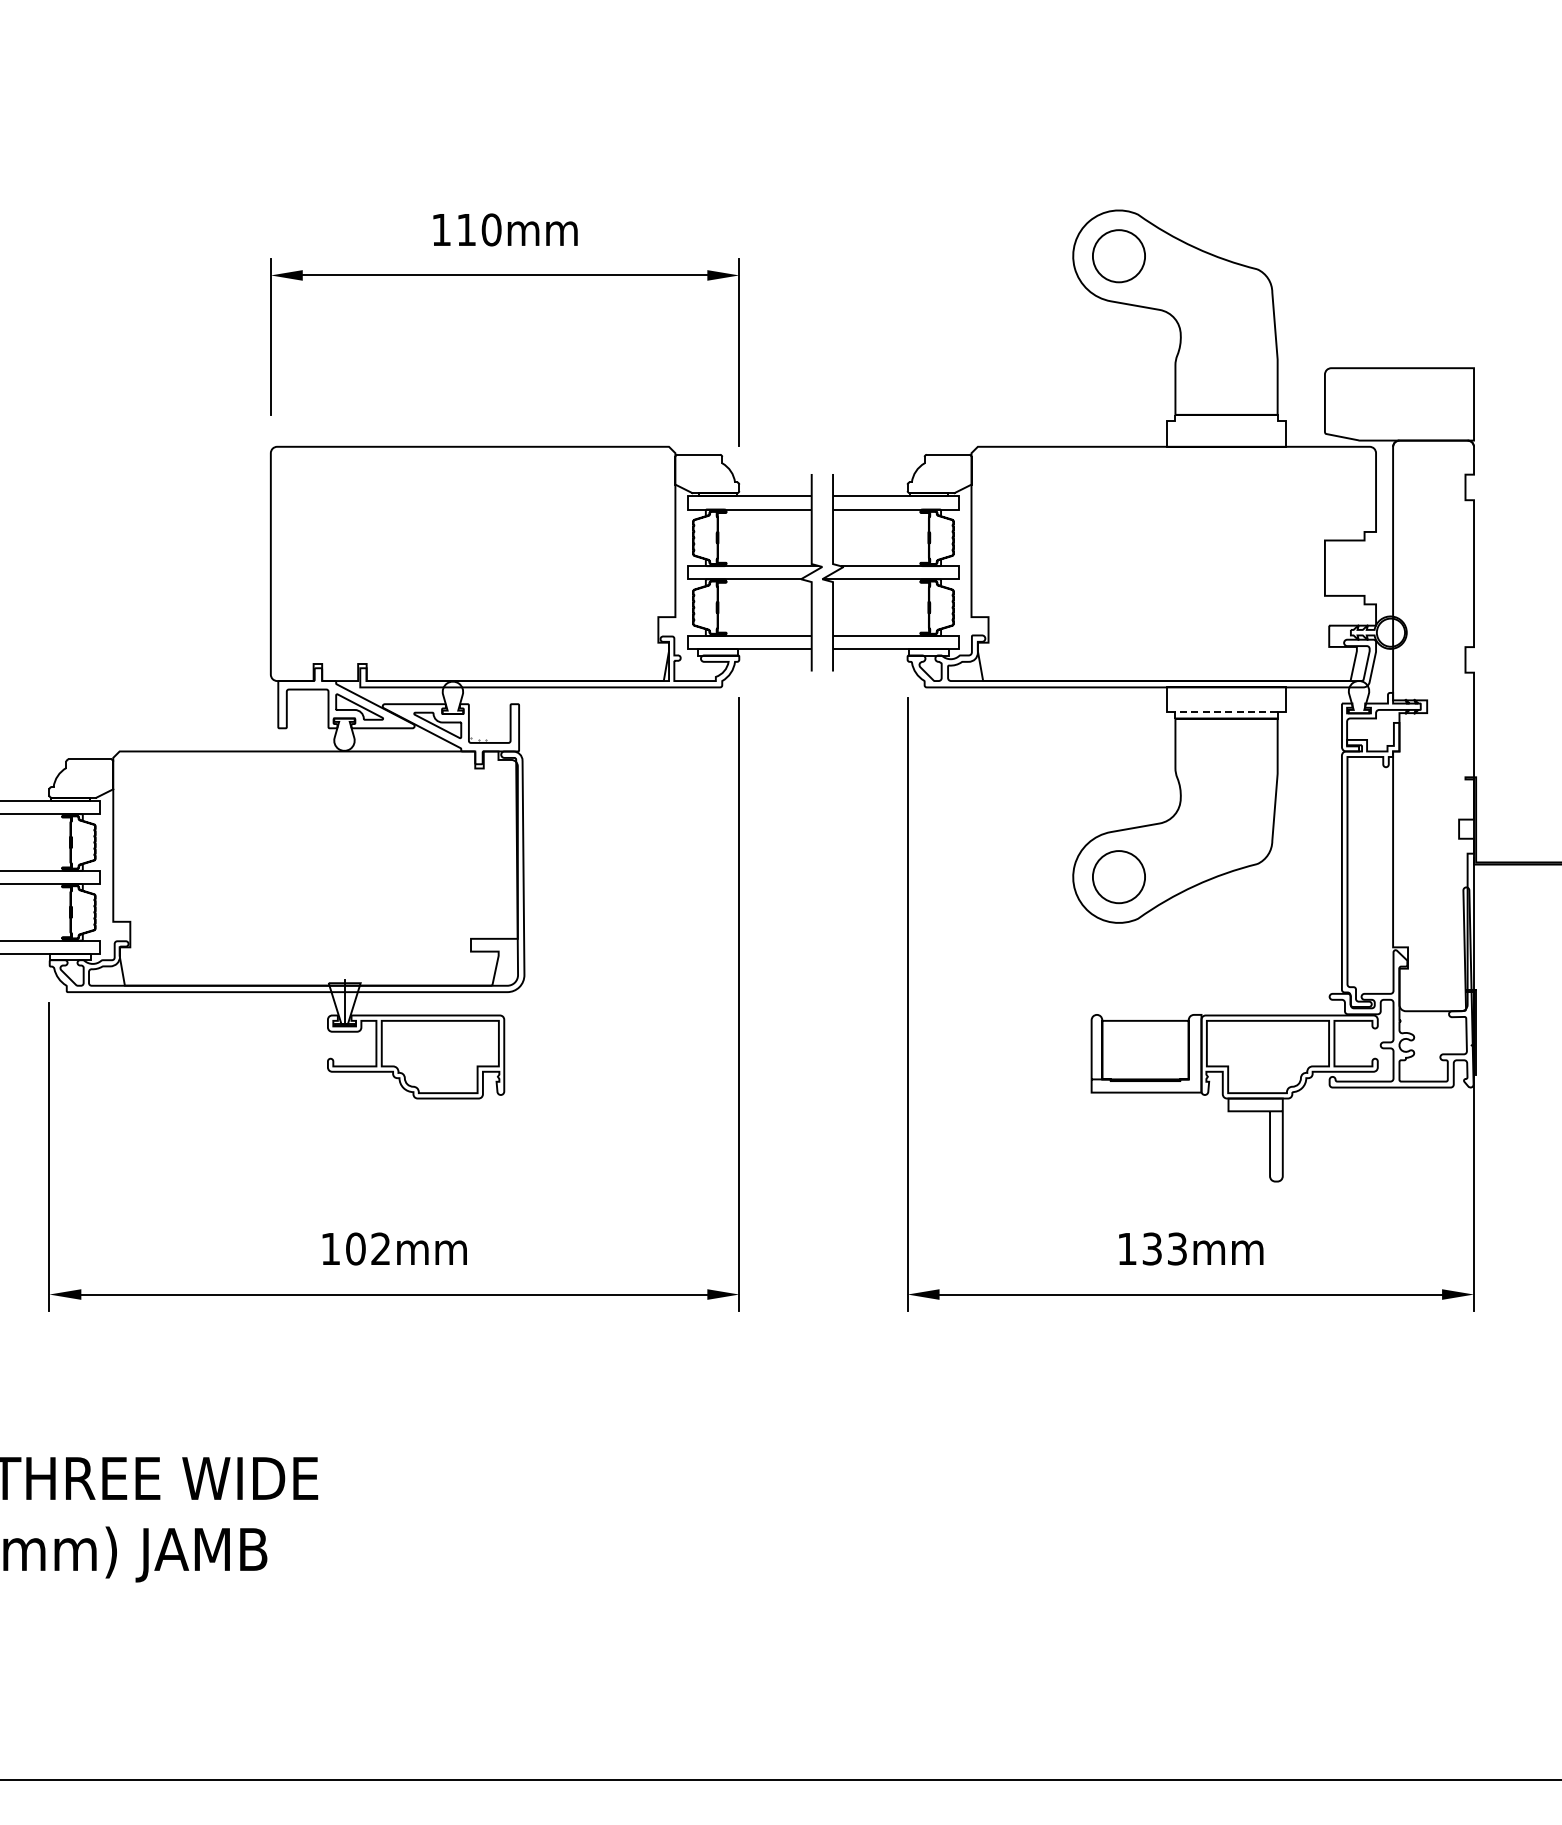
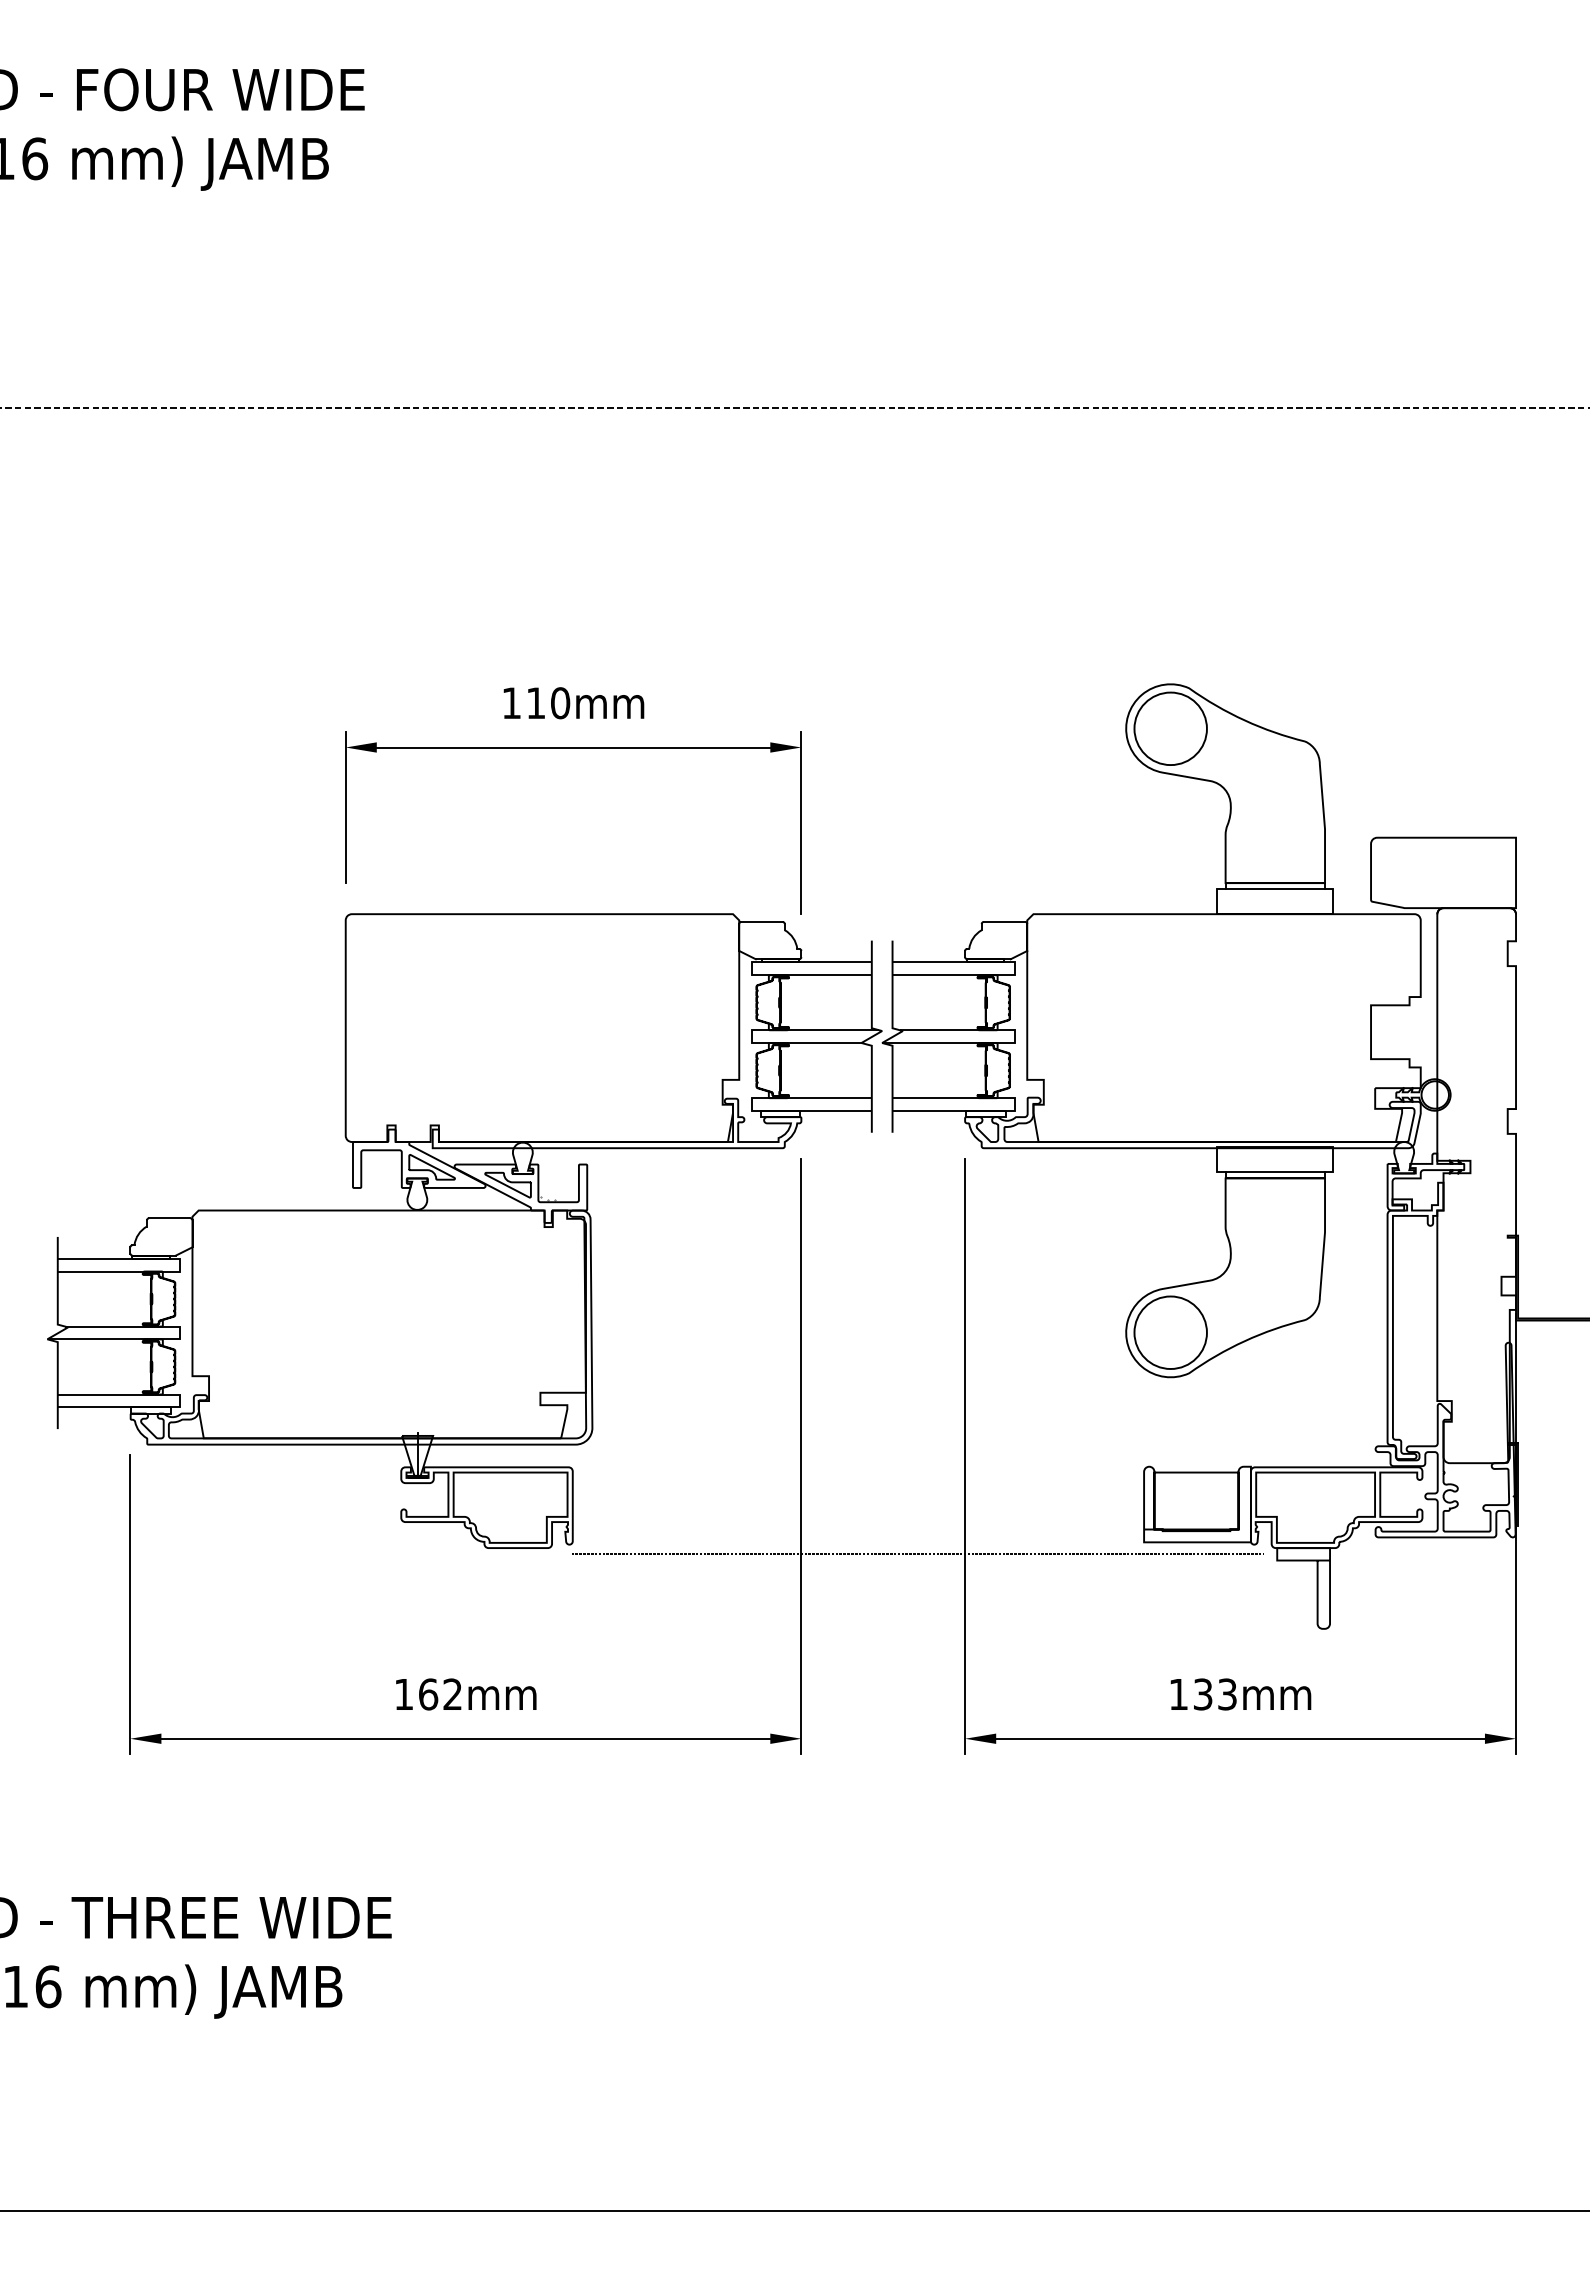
circle: (1118, 255) -> (1170, 728), size x1.43
line: (1226, 421) -> (1275, 889), added
line: (1226, 712) -> (1275, 1172), dashed -> solid
circle: (1118, 876) -> (1170, 1332), size x1.43
line: (858, 1105) -> (917, 1554), added
text: (355, 1249) -> (428, 1694), 102mm -> 162mm

